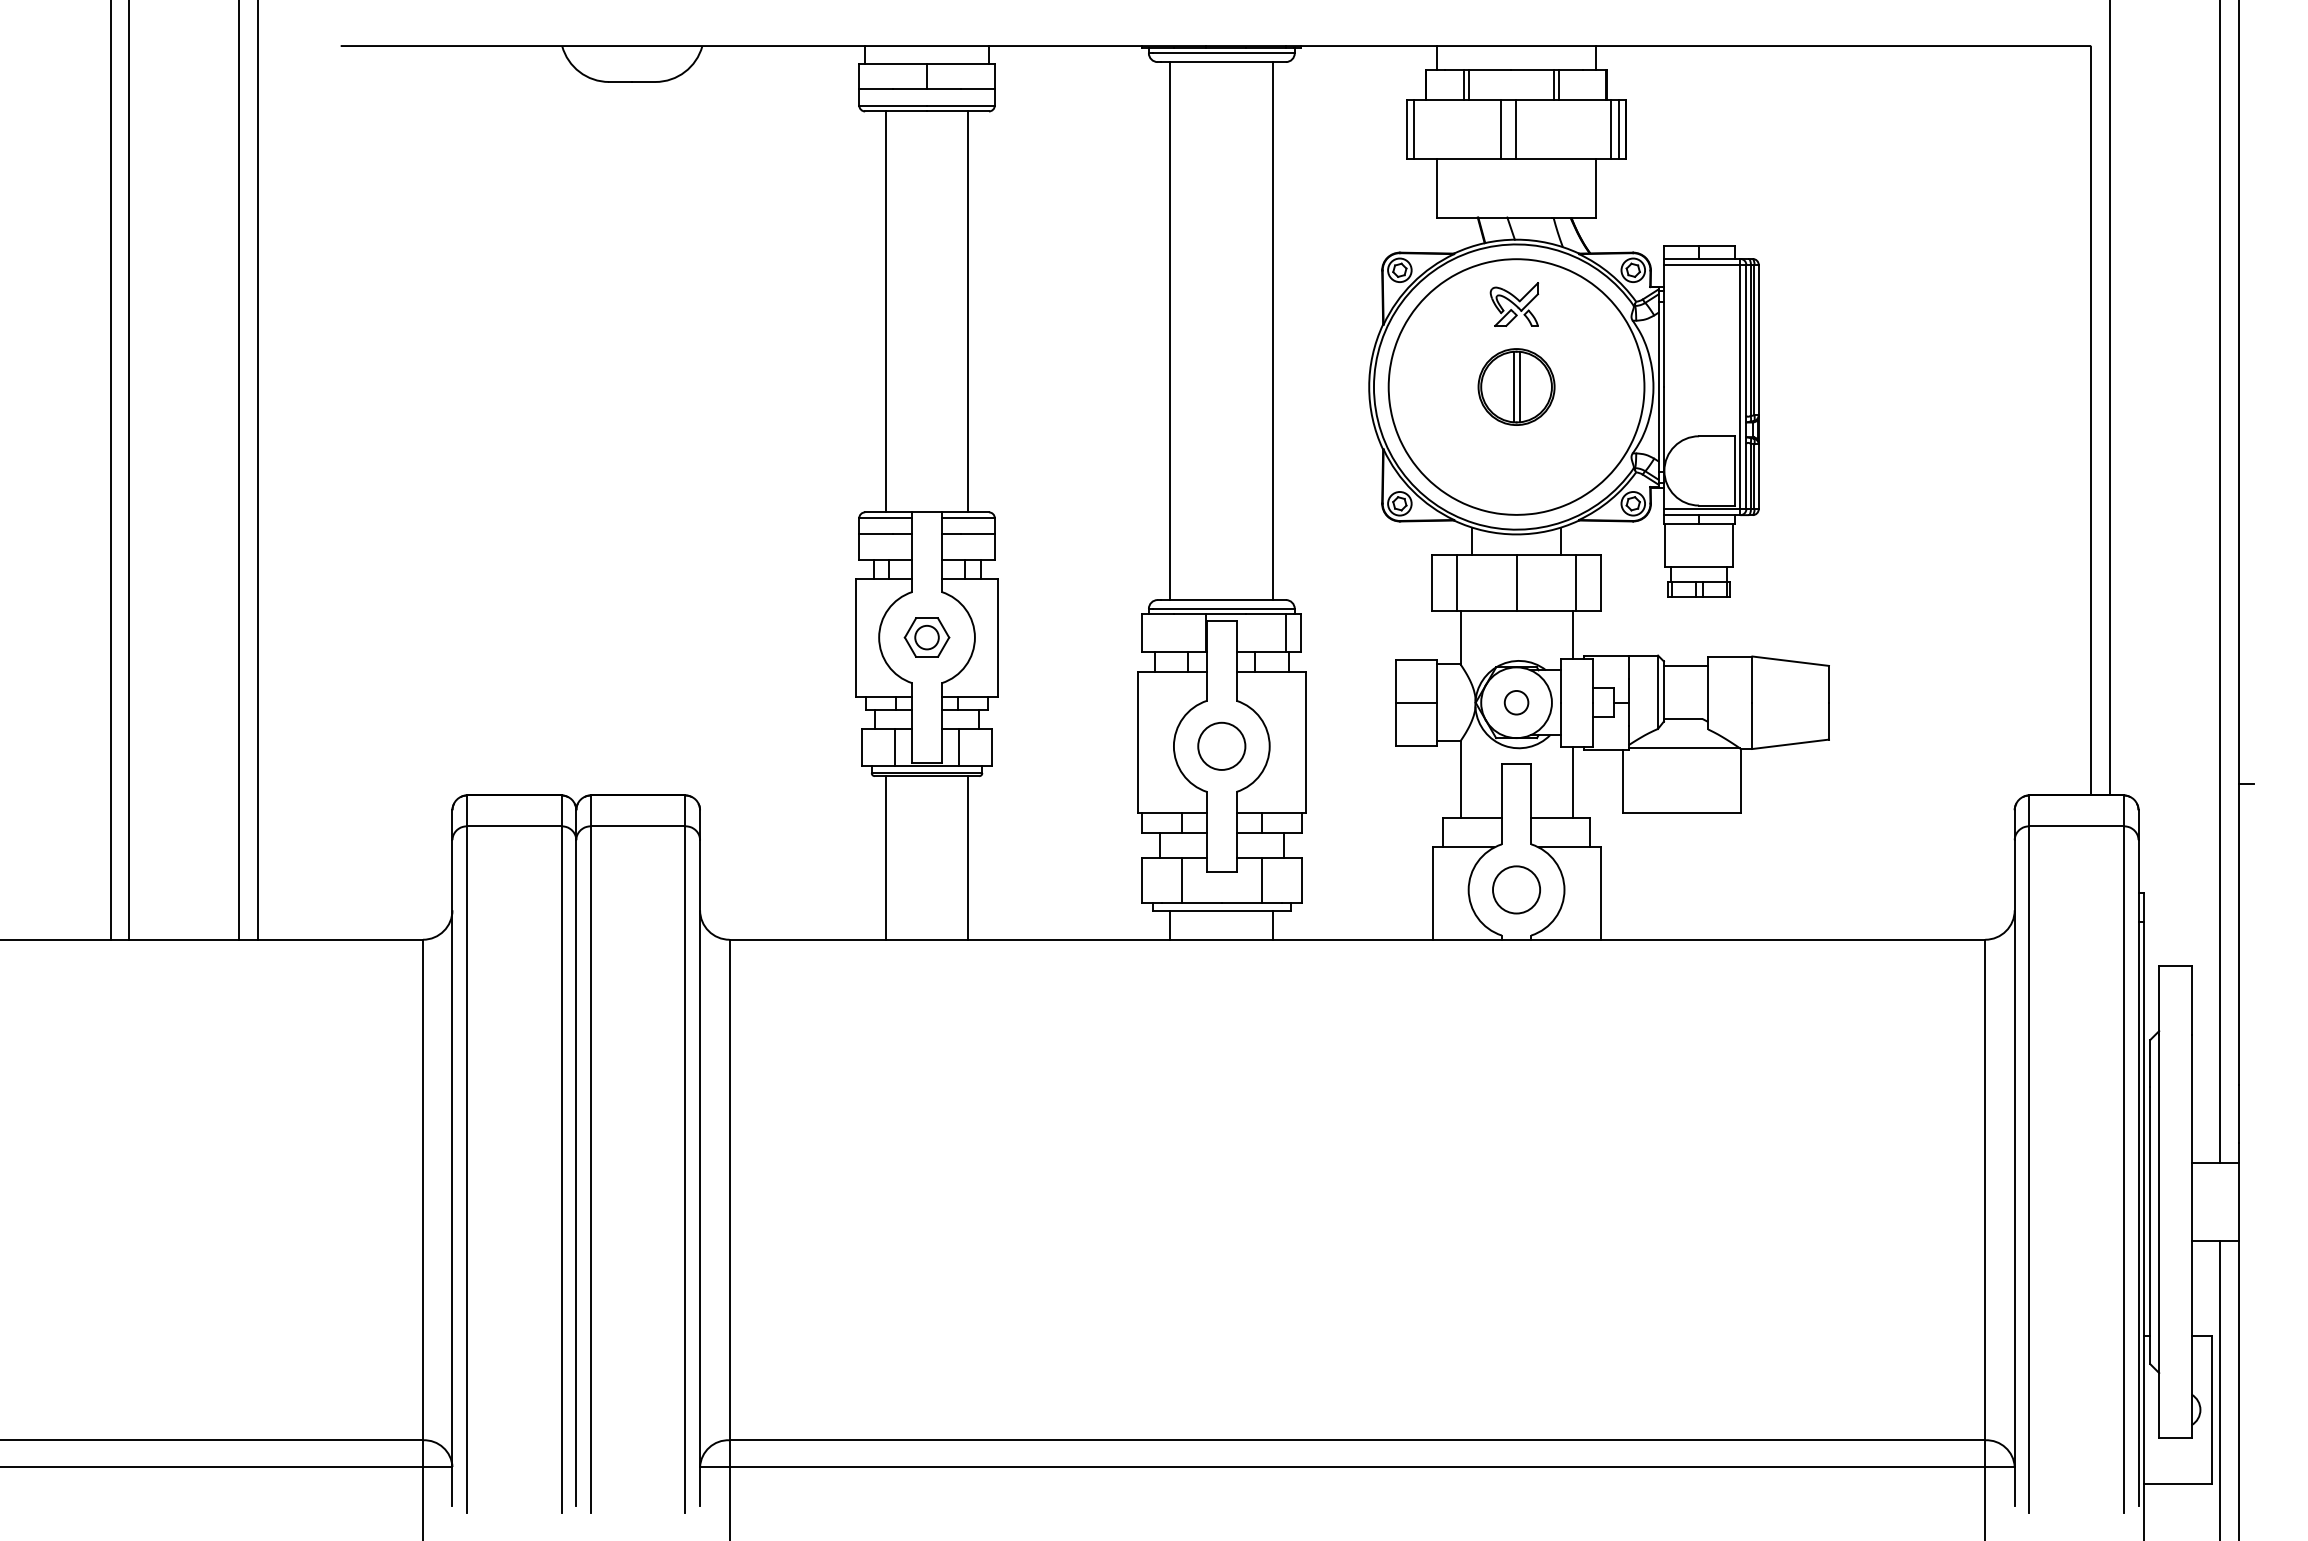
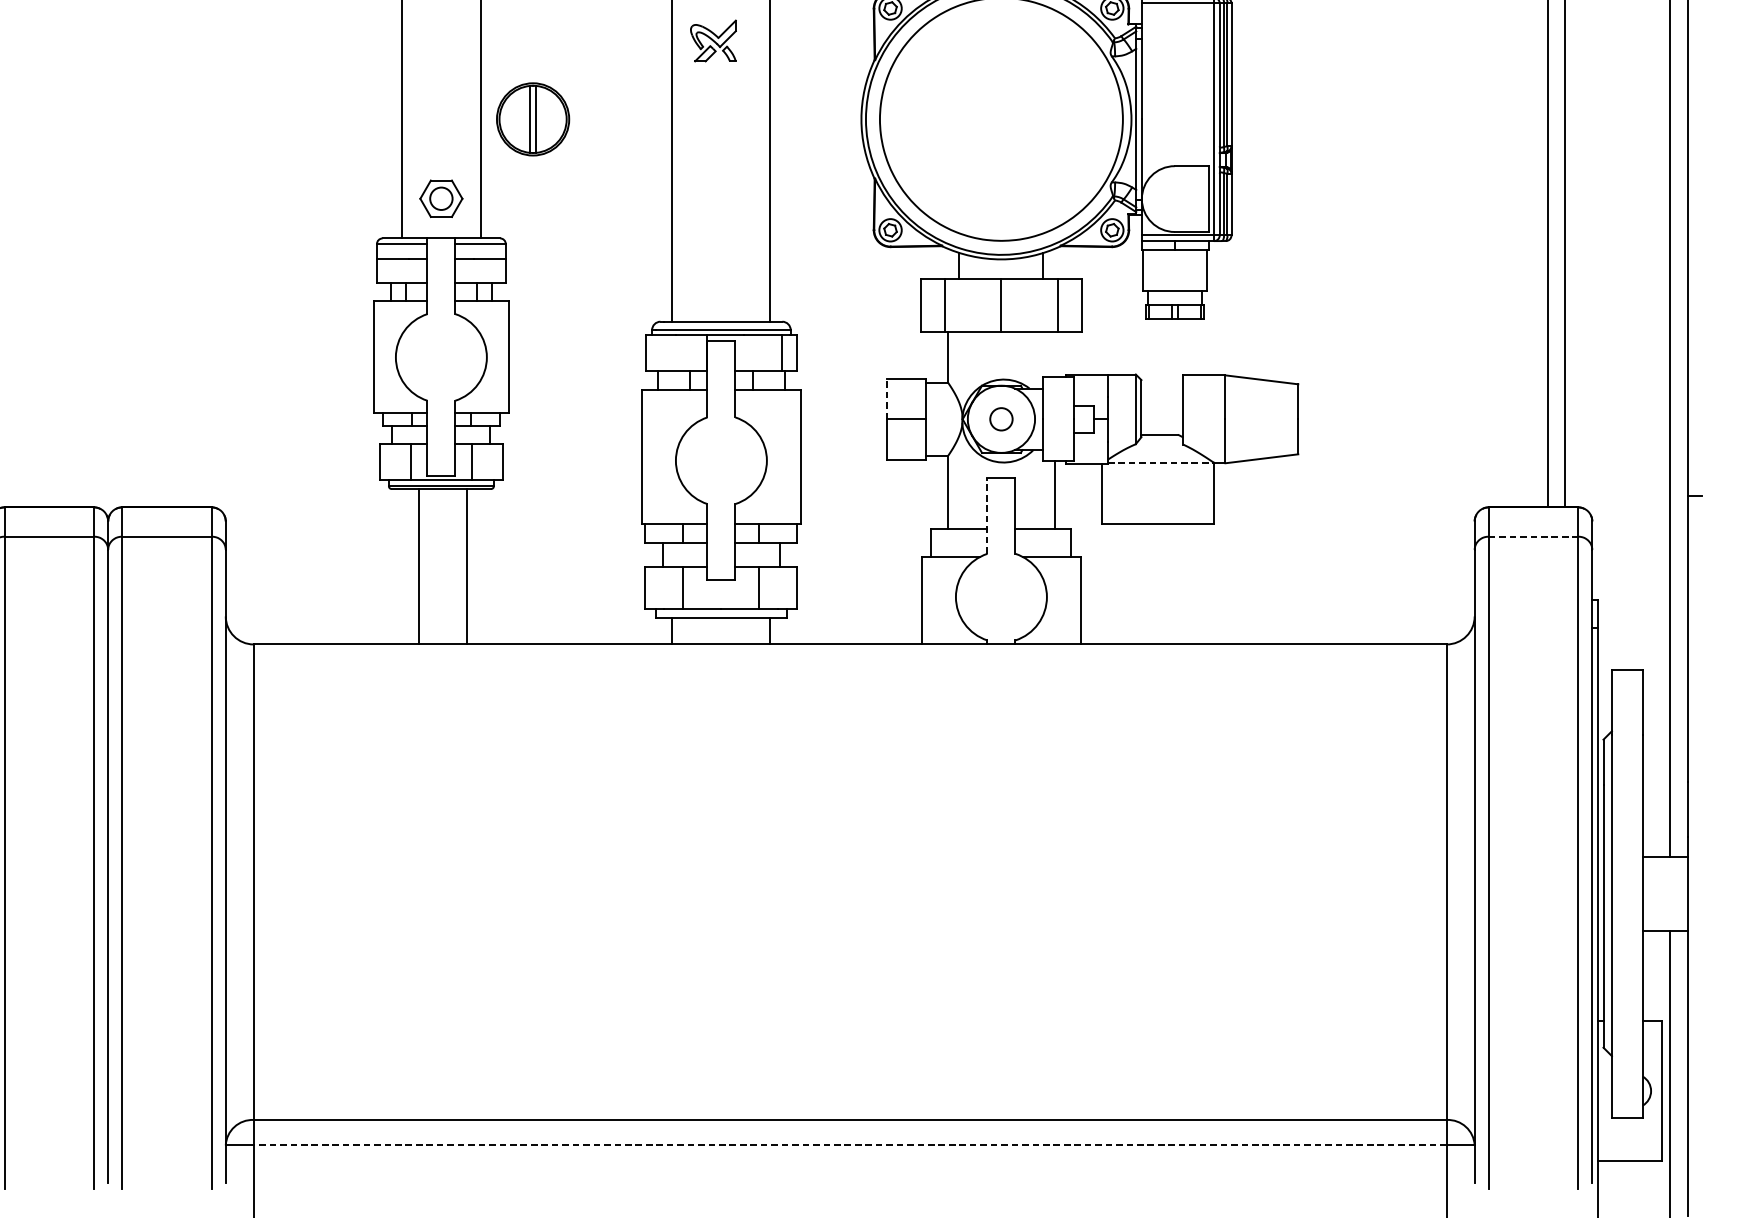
part: (1514, 304) -> (713, 40), moved
part: (1516, 386) -> (533, 118), moved
line: (1572, 634) -> (1054, 354), removed
part: (926, 637) -> (440, 198), moved
line: (1685, 665) -> (1161, 383), removed
line: (1395, 680) -> (886, 398), solid -> dashed
circle: (1221, 745) -> (721, 459), removed
line: (1684, 748) -> (1160, 462), solid -> dashed
line: (1501, 803) -> (987, 515), solid -> dashed
line: (2077, 826) -> (1534, 536), solid -> dashed
line: (885, 857) -> (466, 566), moved
line: (968, 857) -> (419, 566), moved
circle: (1516, 889) -> (1001, 596), removed
line: (1357, 1467) -> (850, 1145), solid -> dashed

